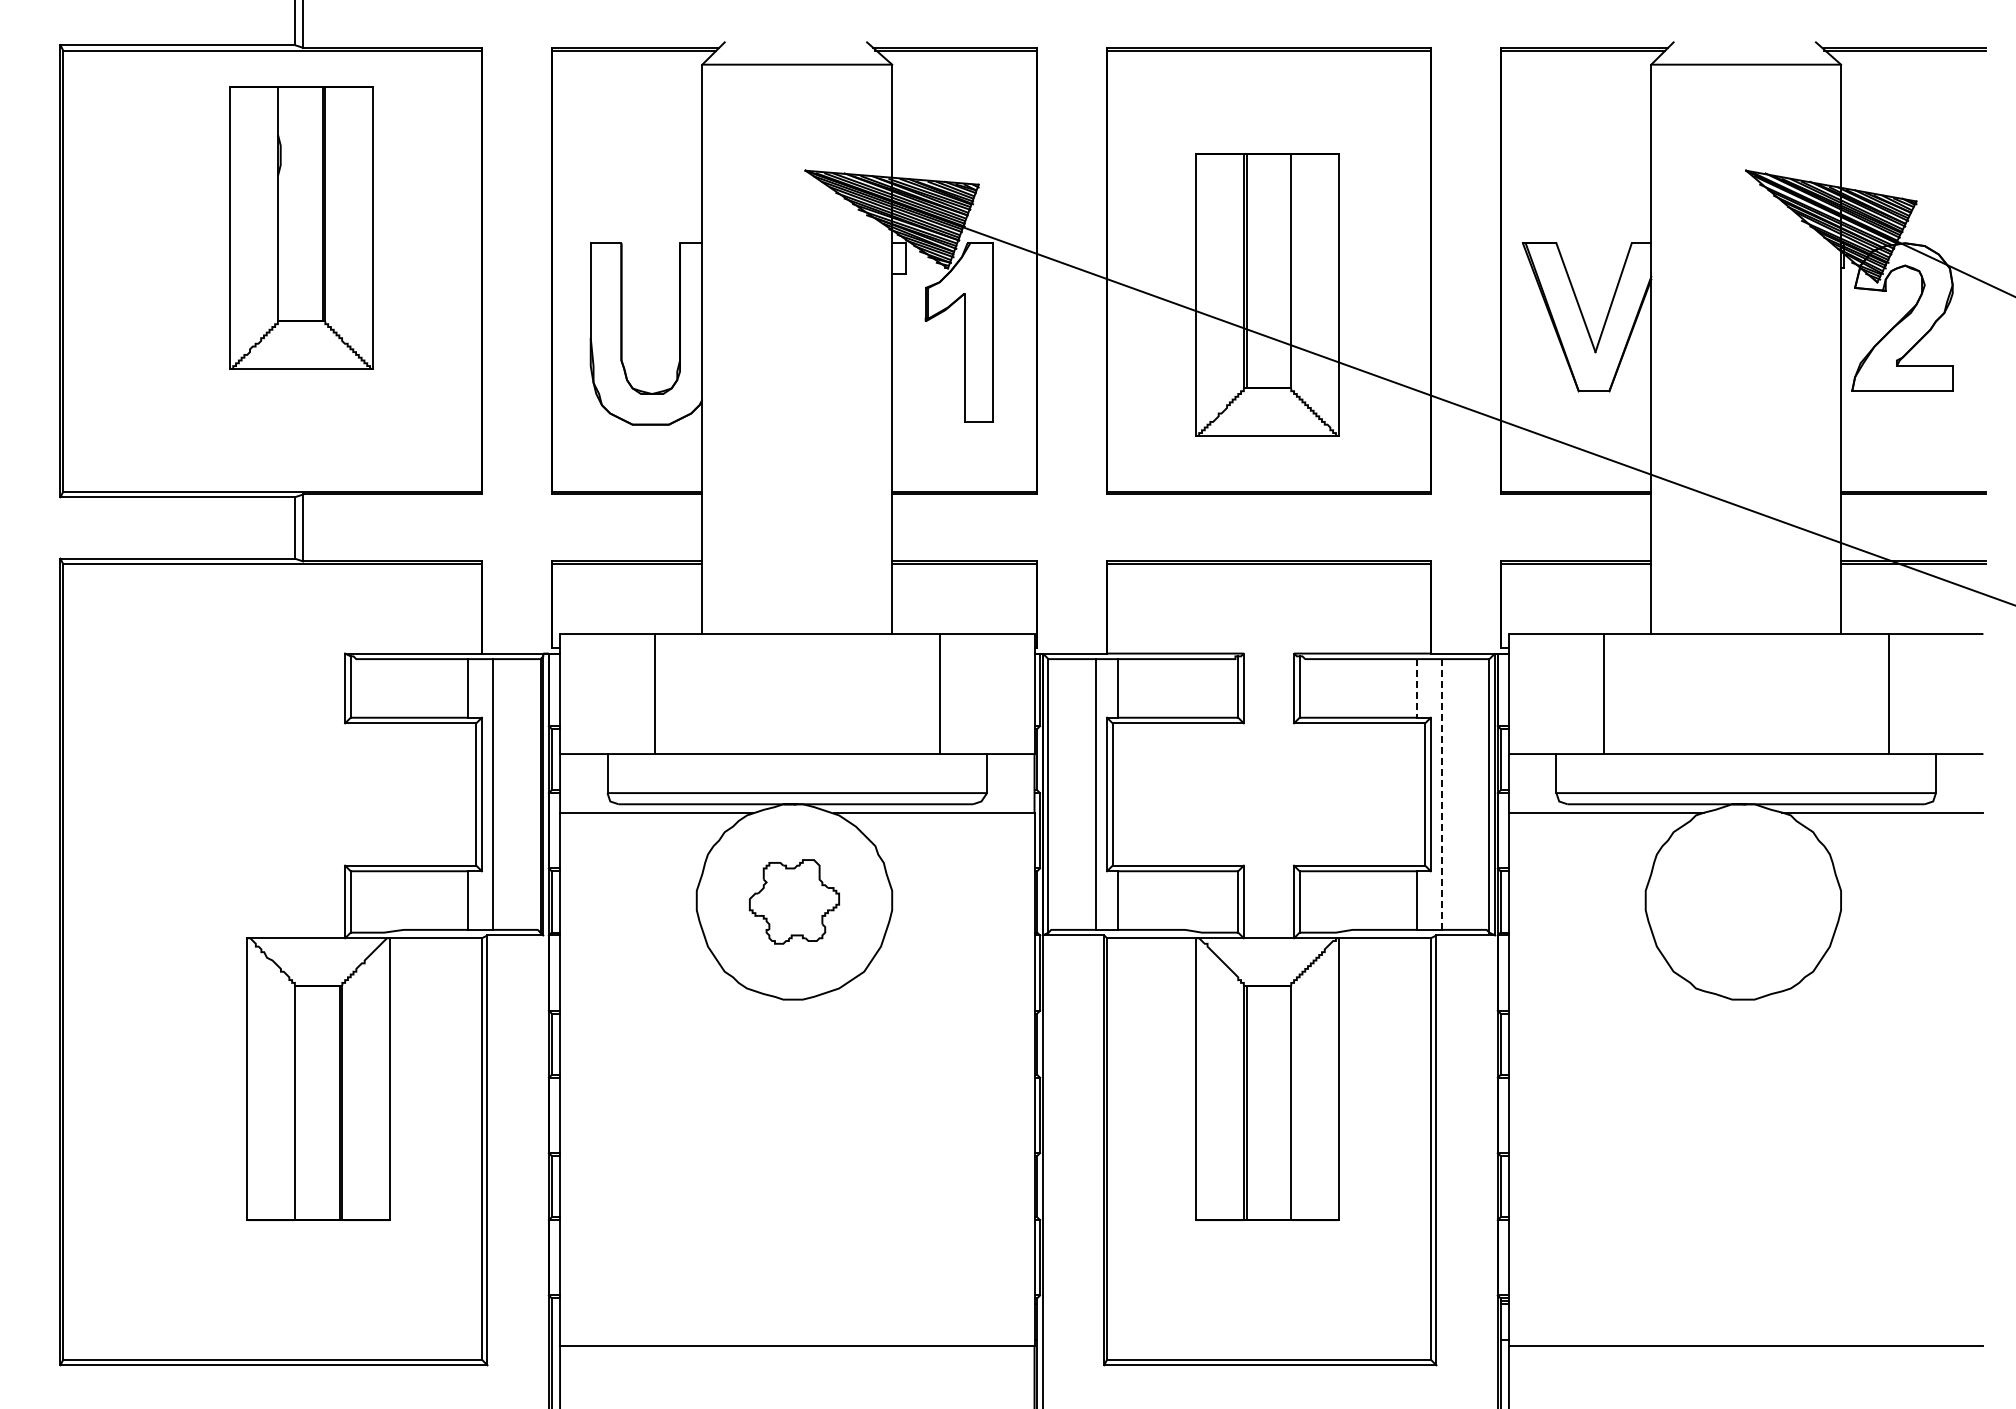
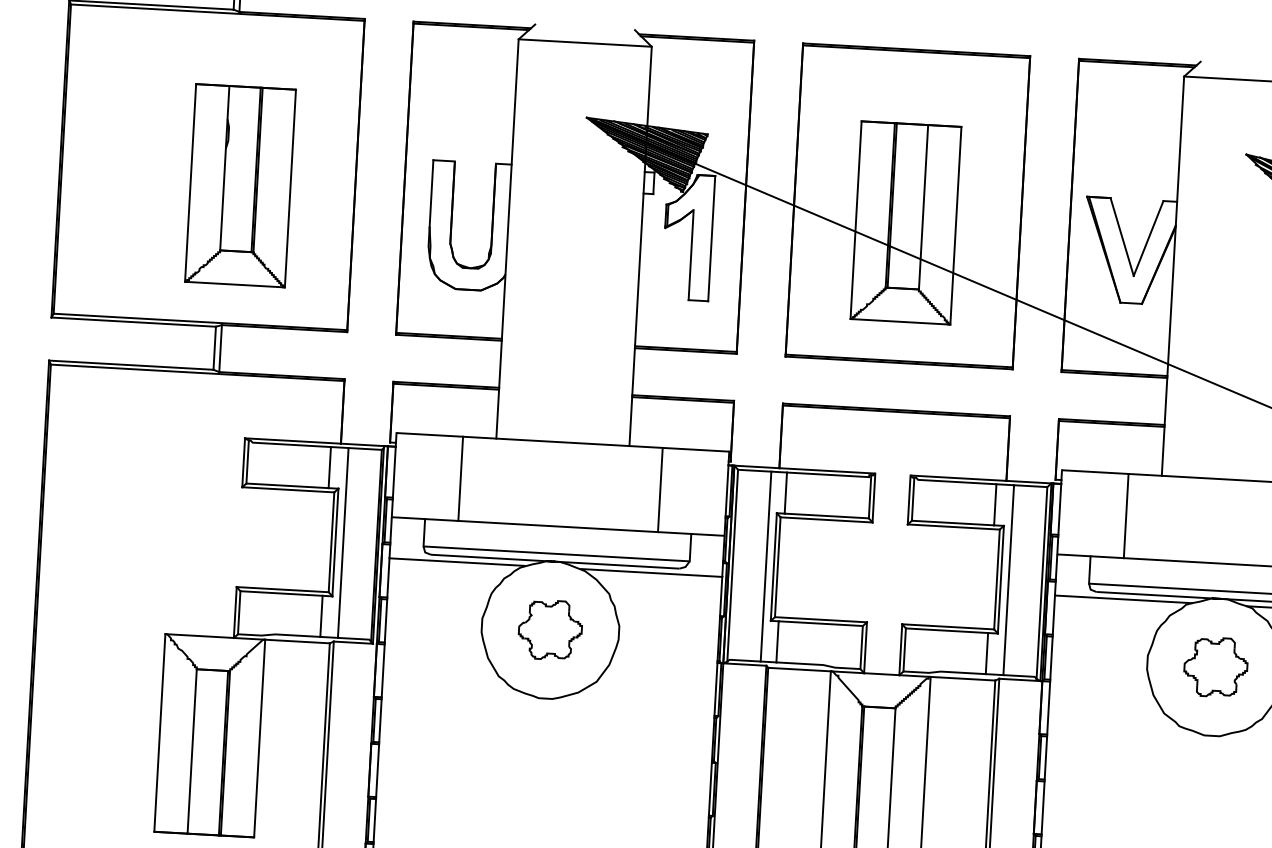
part: (301, 227) -> (240, 185), moved
line: (1416, 688) -> (995, 504), dashed -> solid
line: (1441, 794) -> (1008, 580), dashed -> solid
part: (1742, 901) -> (1215, 666), added

